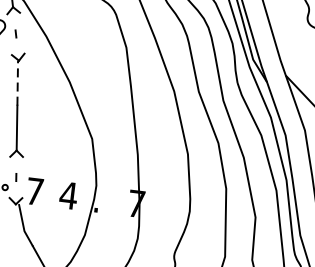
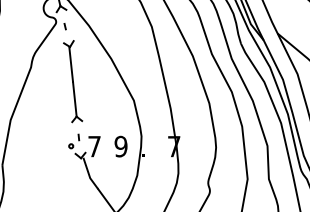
line: (18, 83) -> (71, 64), dashed -> solid
text: (67, 195) -> (120, 146), 4 -> 9

